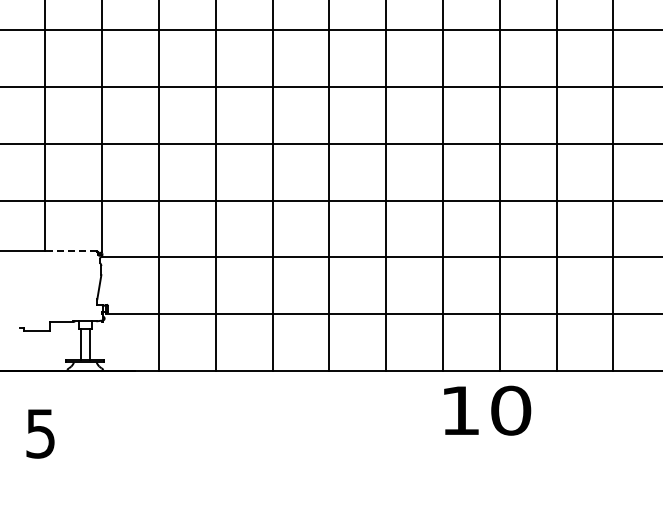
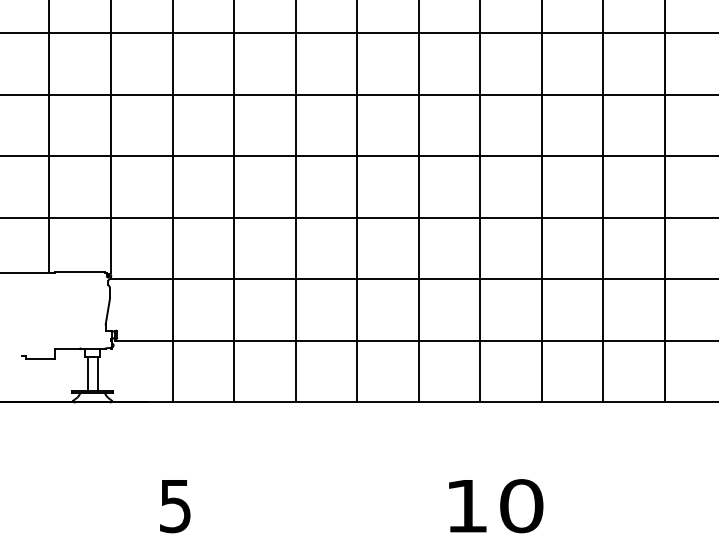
line: (73, 251) -> (79, 272), dashed -> solid
text: (487, 410) -> (496, 505), moved
text: (40, 433) -> (175, 505), moved

